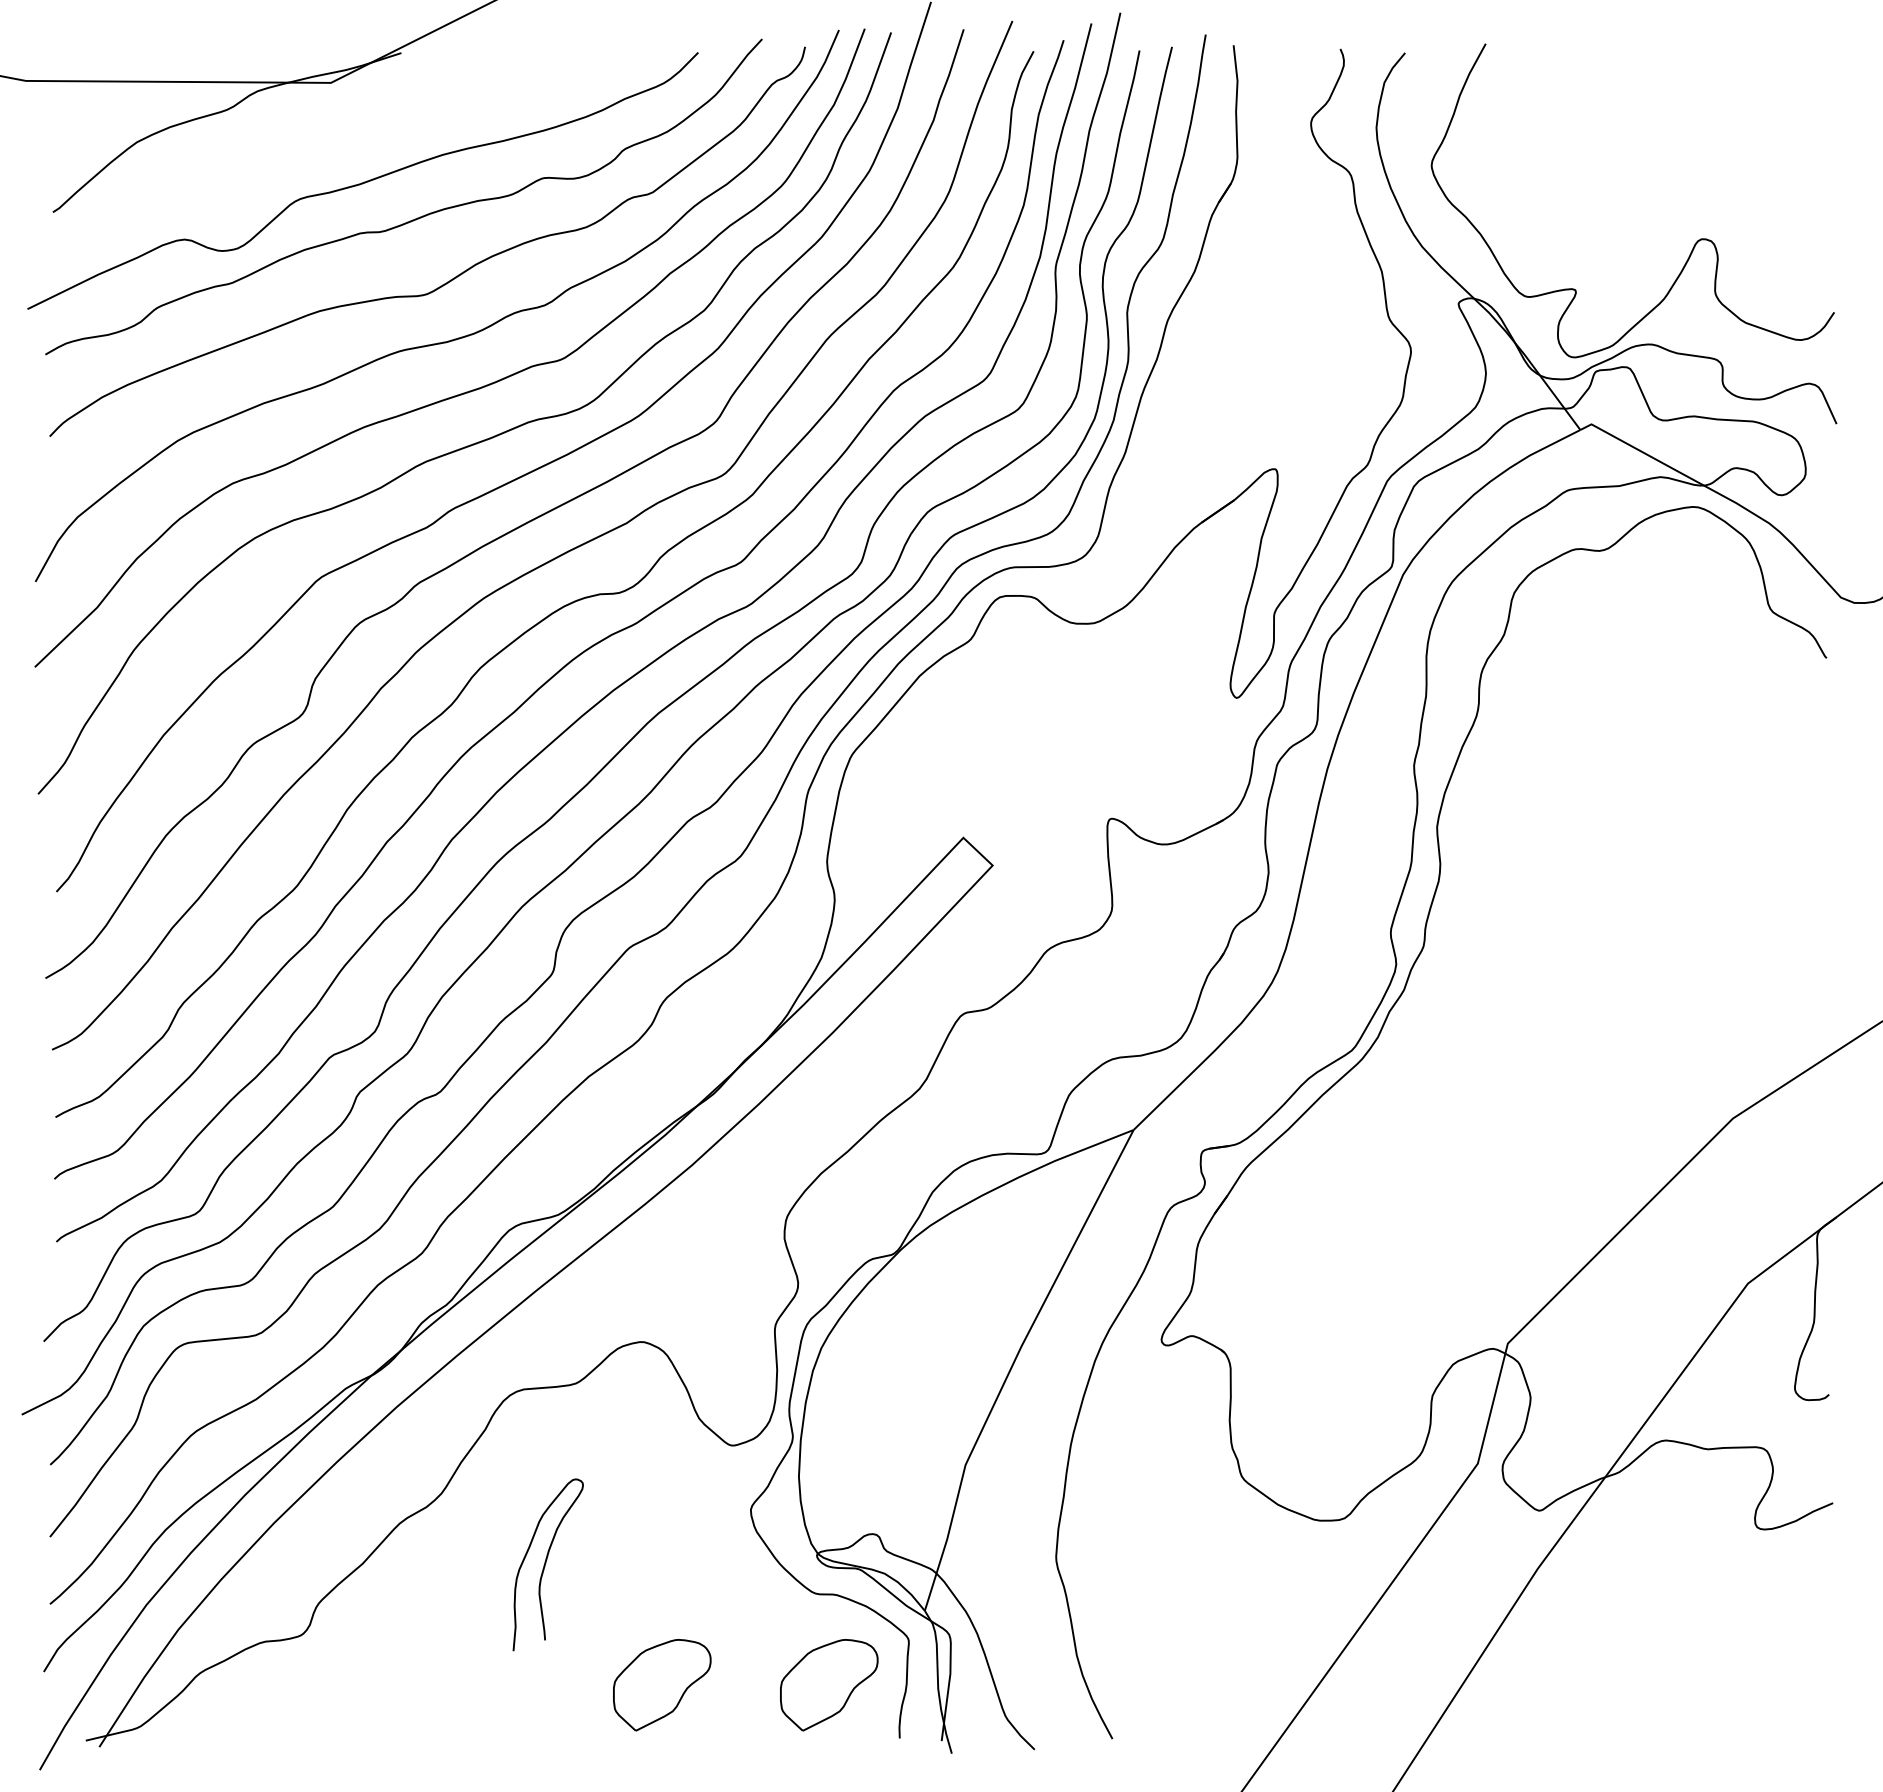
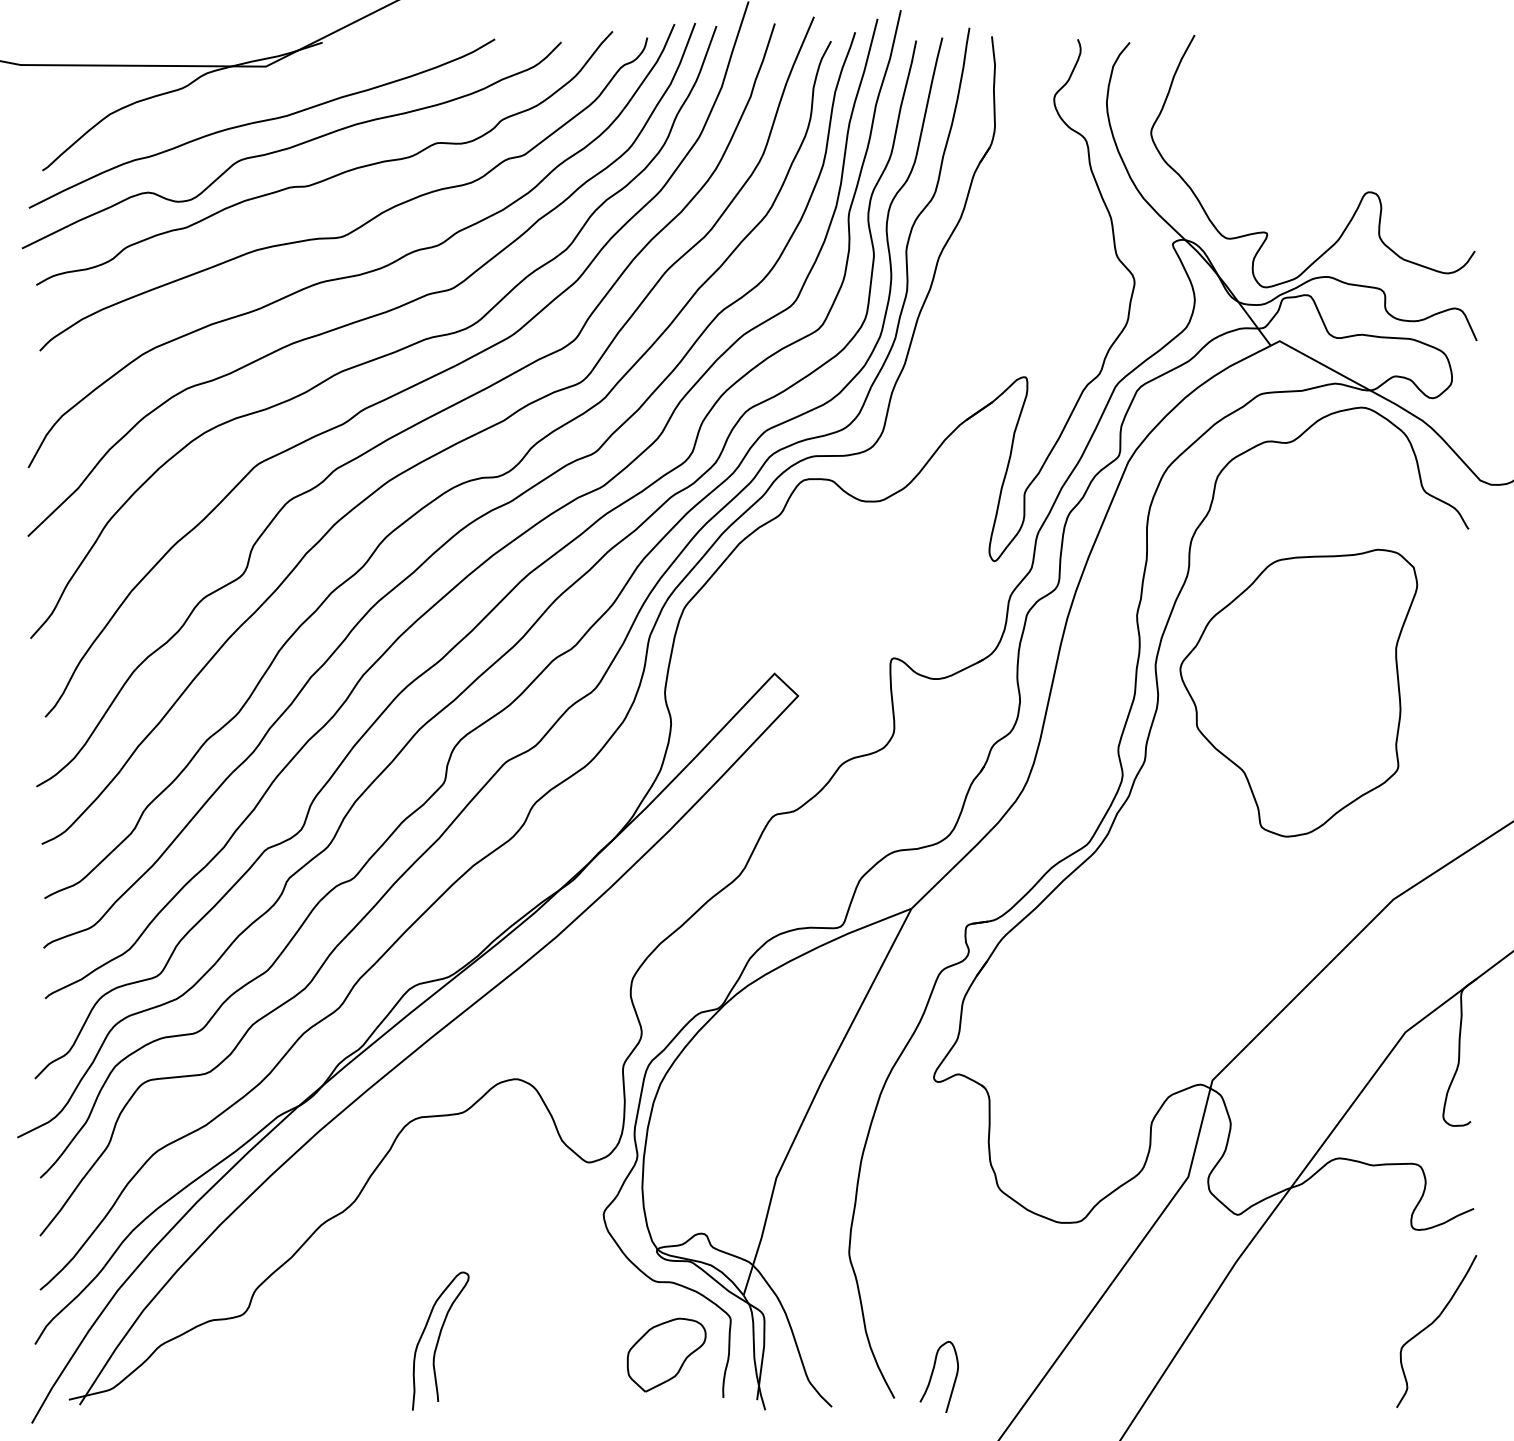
curve: (326, 151) -> (262, 121), added
part: (1615, 861) -> (1299, 692), added
curve: (546, 1563) -> (439, 1340), moved
curve: (1780, 1647) -> (1431, 1324), added
part: (662, 1685) -> (532, 1355), removed
curve: (1160, 1708) -> (933, 1373), added

